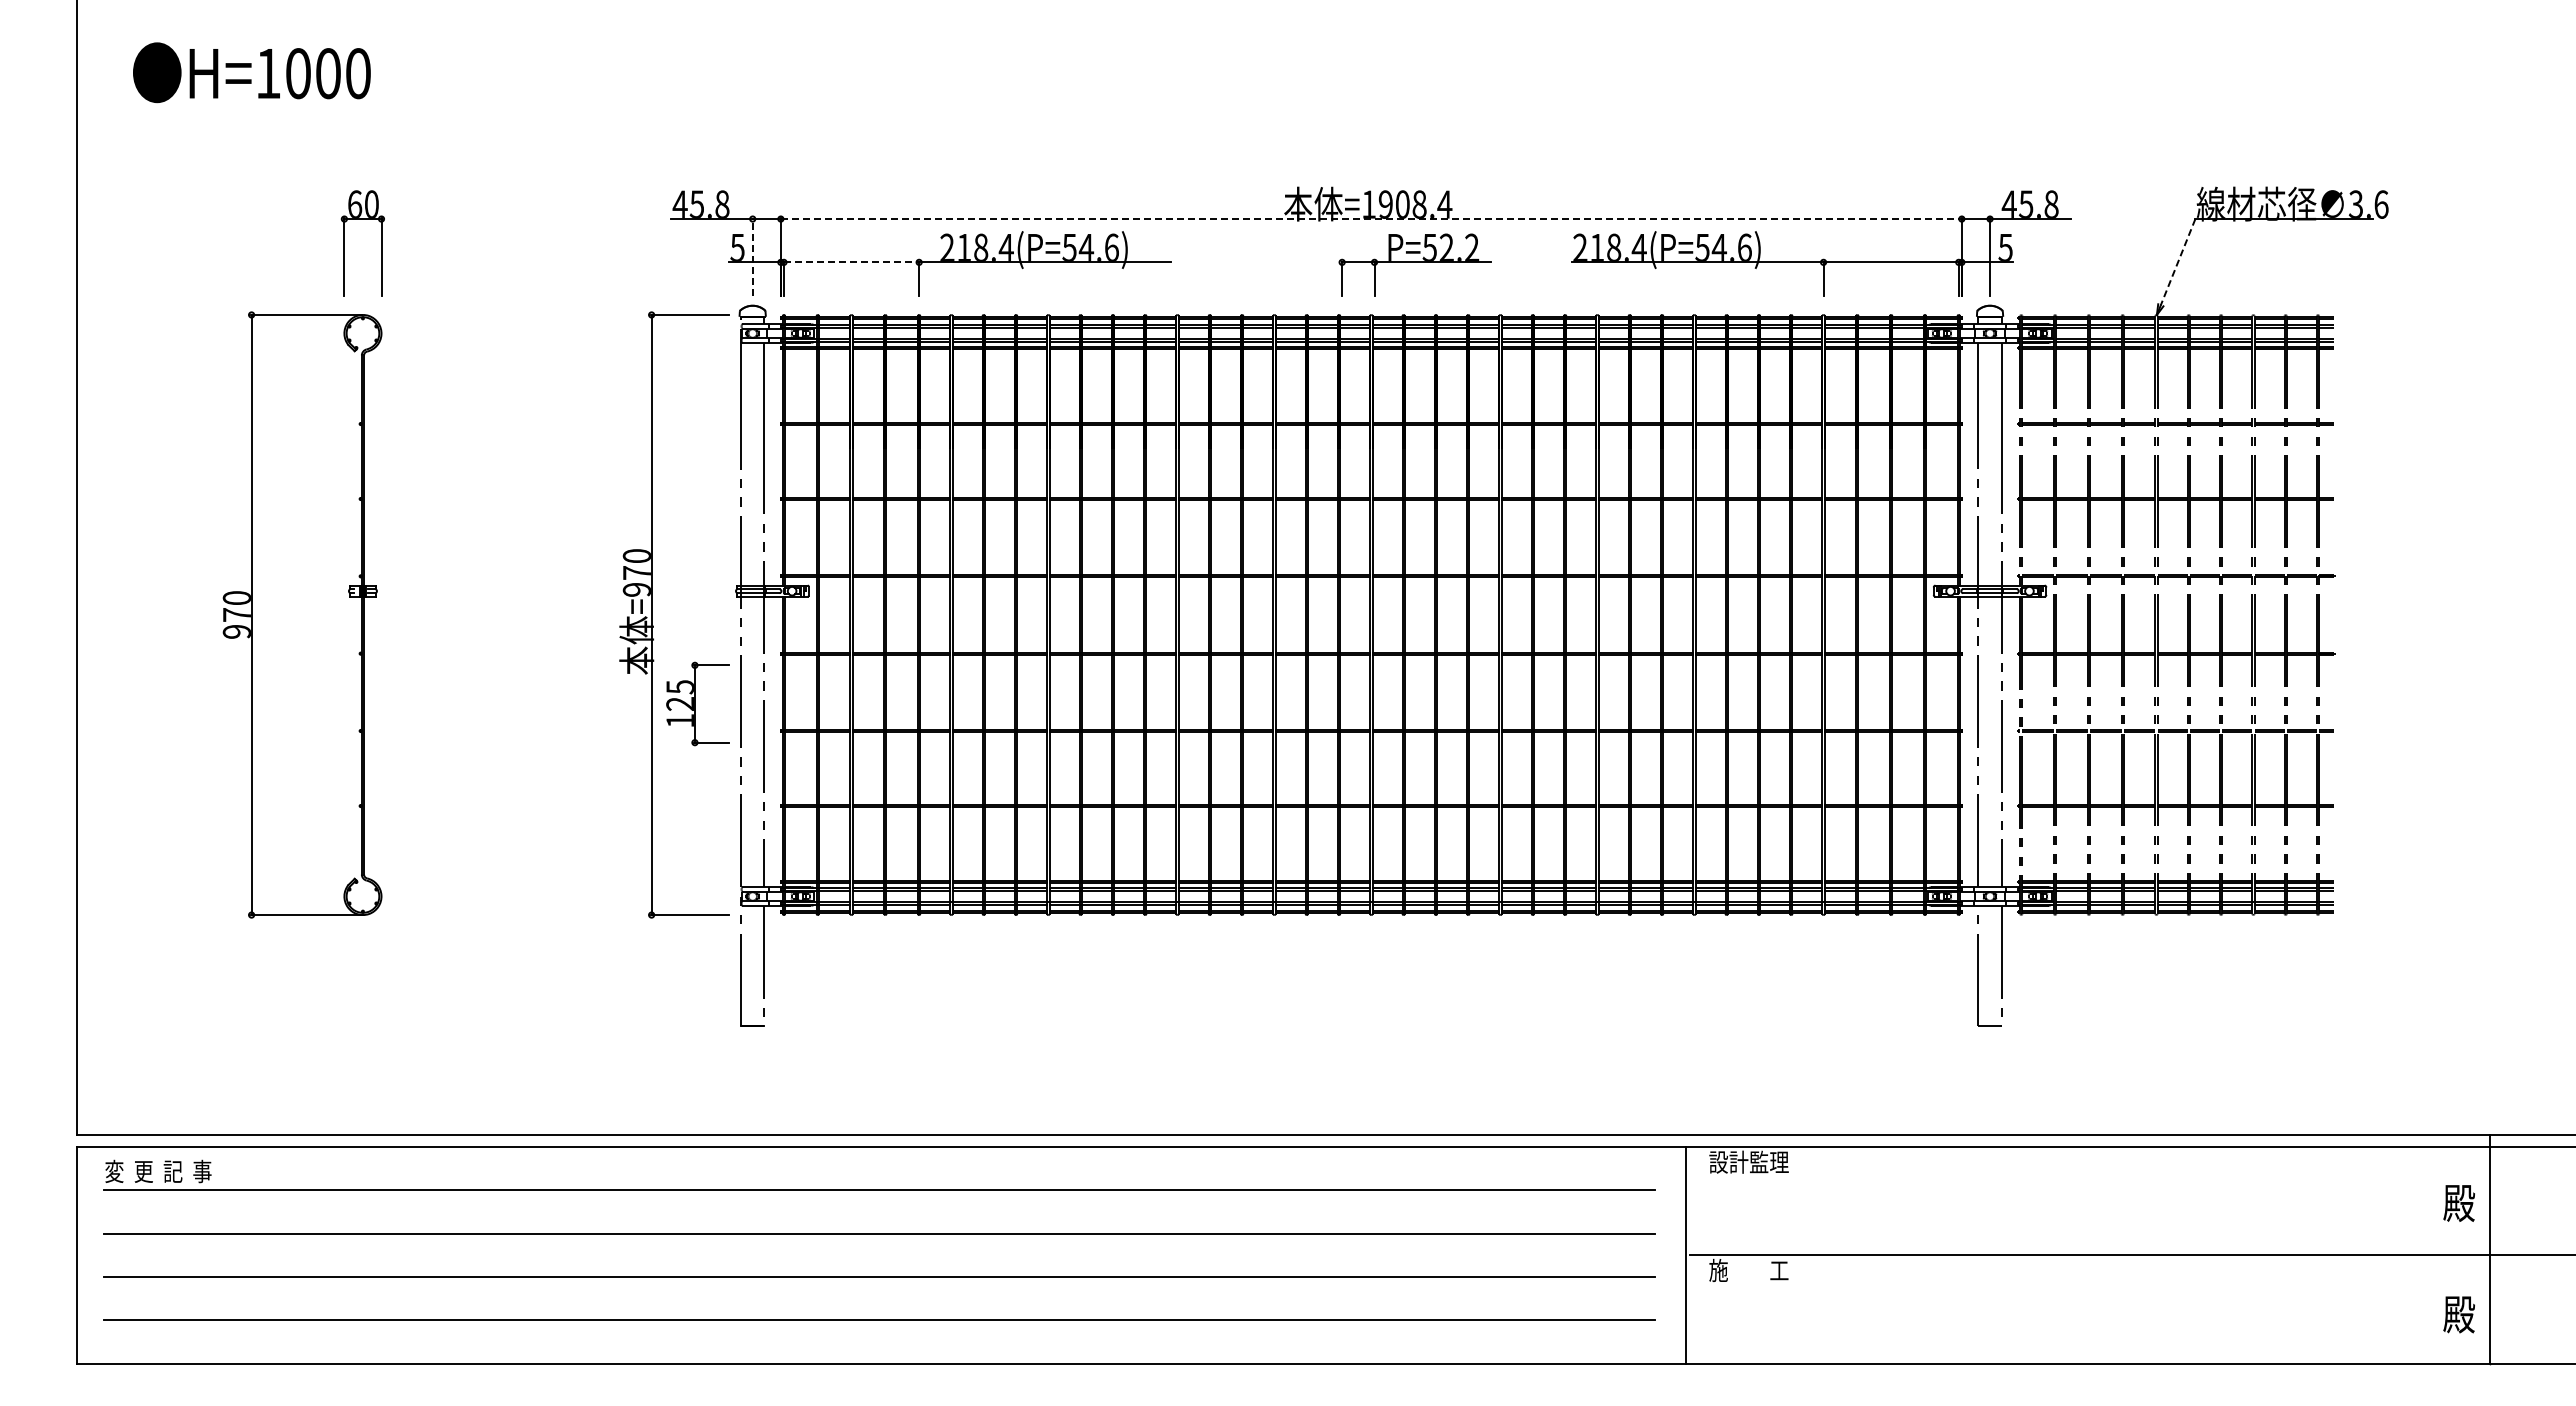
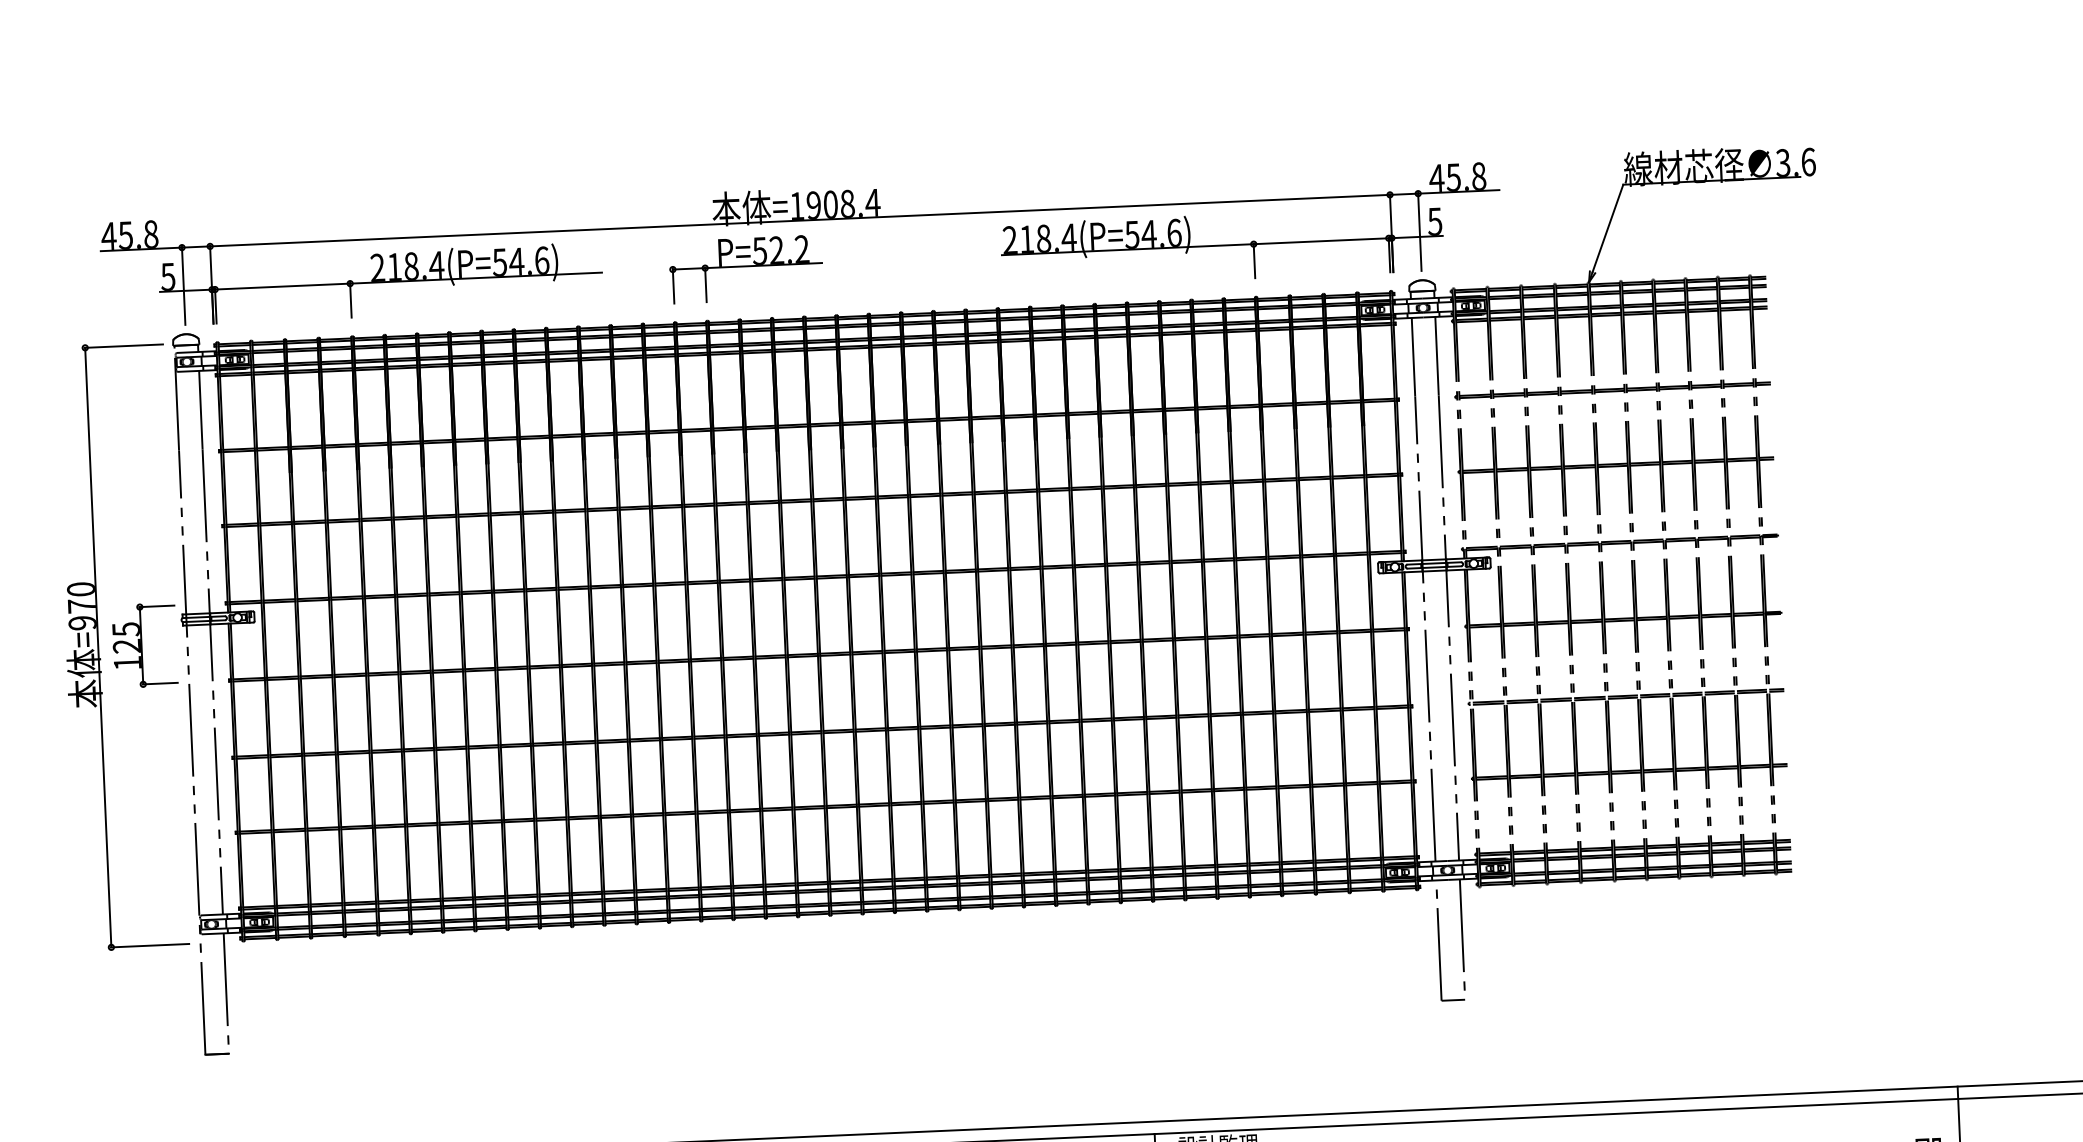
line: (1371, 219) -> (800, 221), dashed -> solid
line: (752, 257) -> (183, 286), dashed -> solid
line: (851, 262) -> (282, 286), dashed -> solid
line: (2177, 262) -> (1607, 228), dashed -> solid
part: (1414, 264) -> (745, 268), moved
part: (697, 703) -> (144, 645), moved

